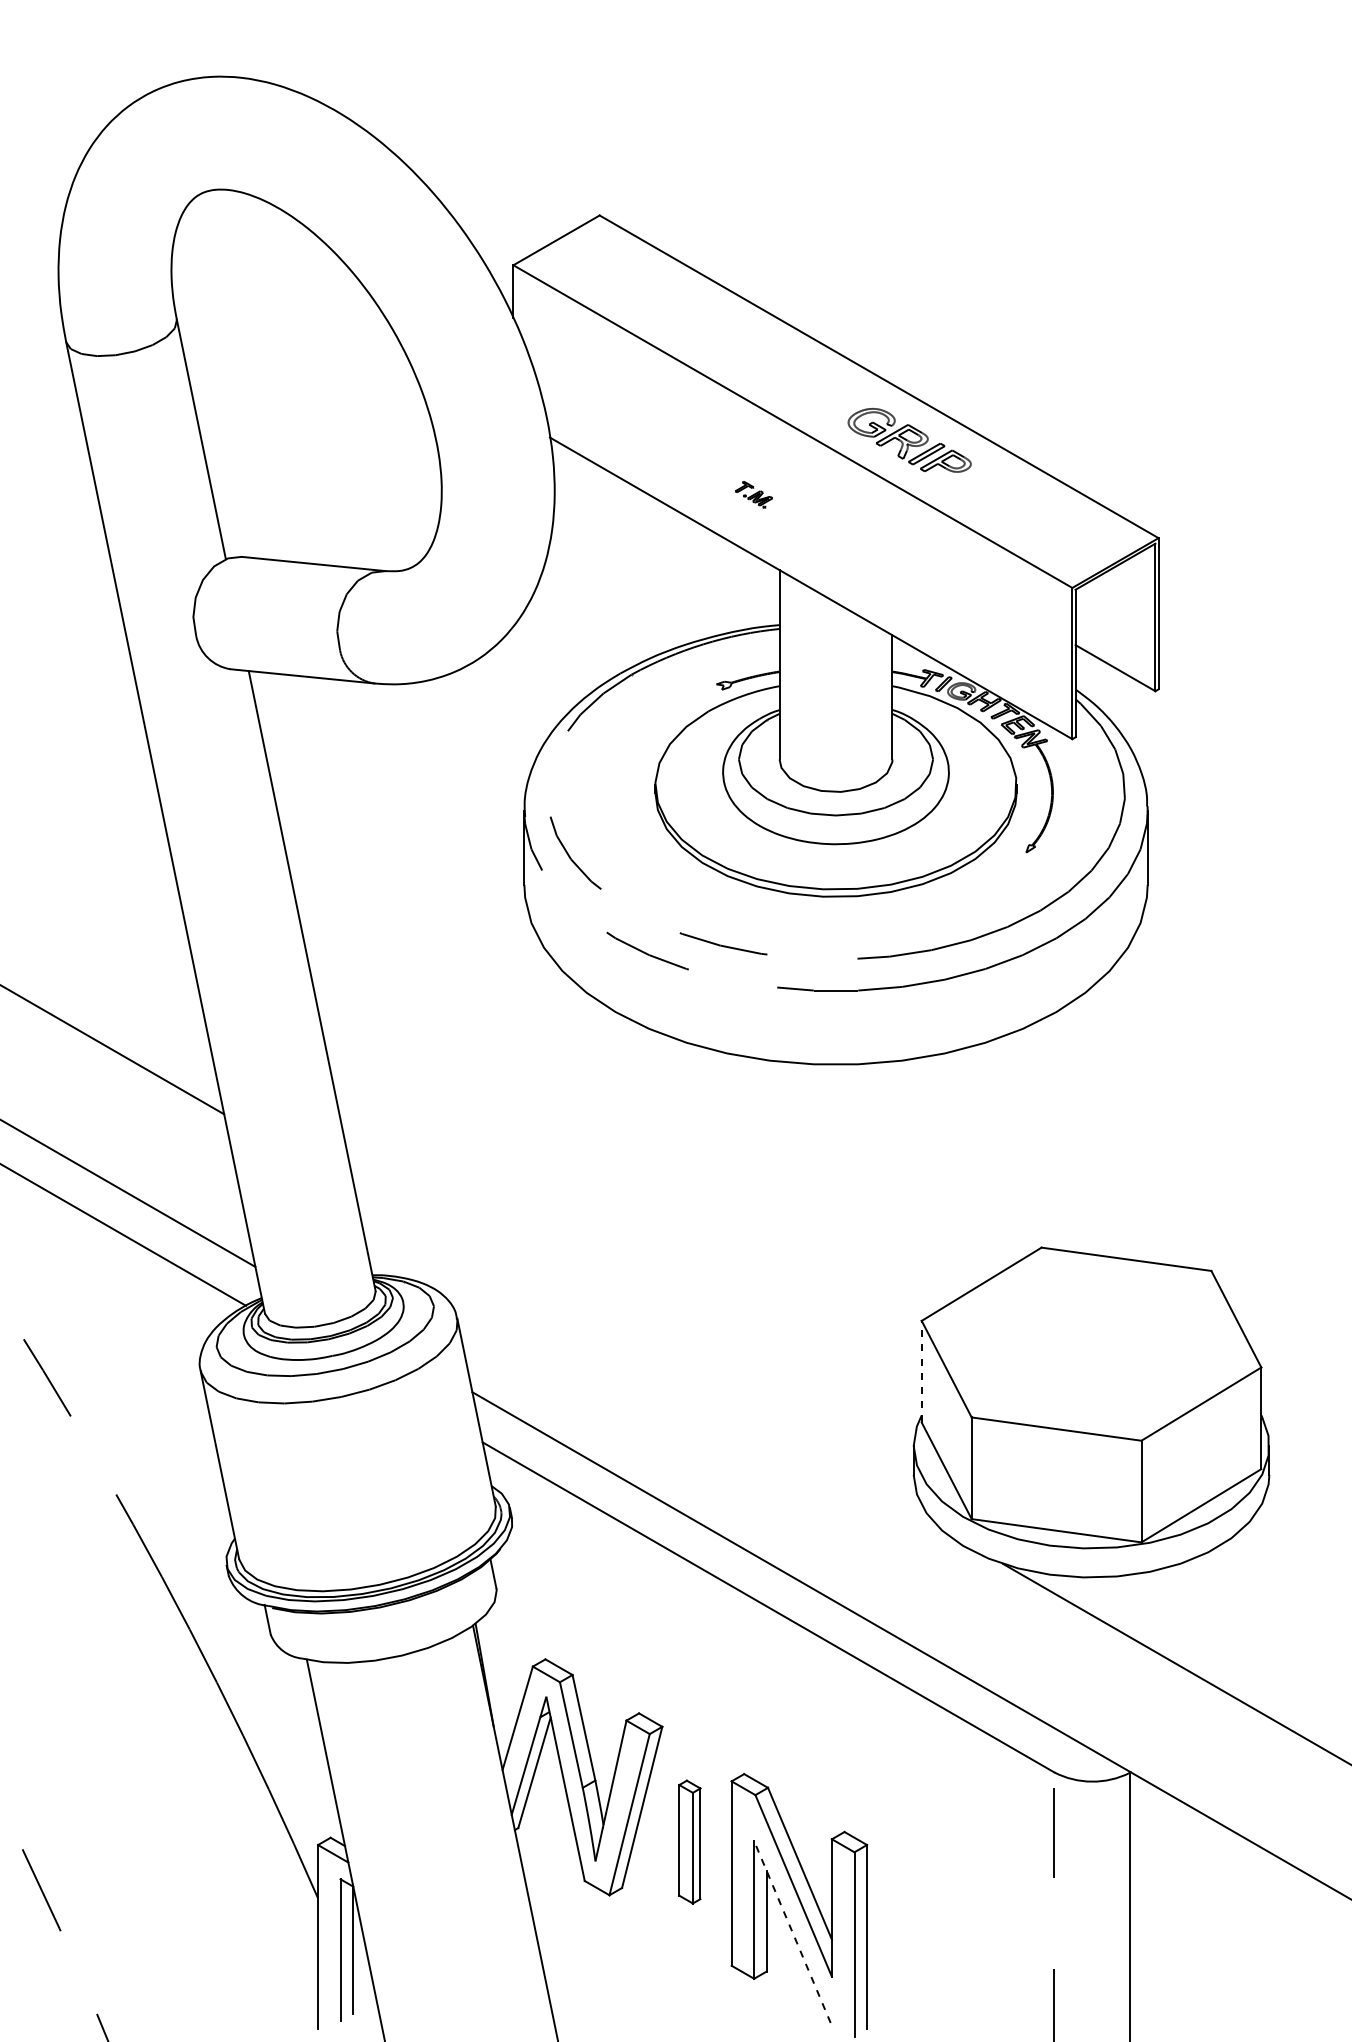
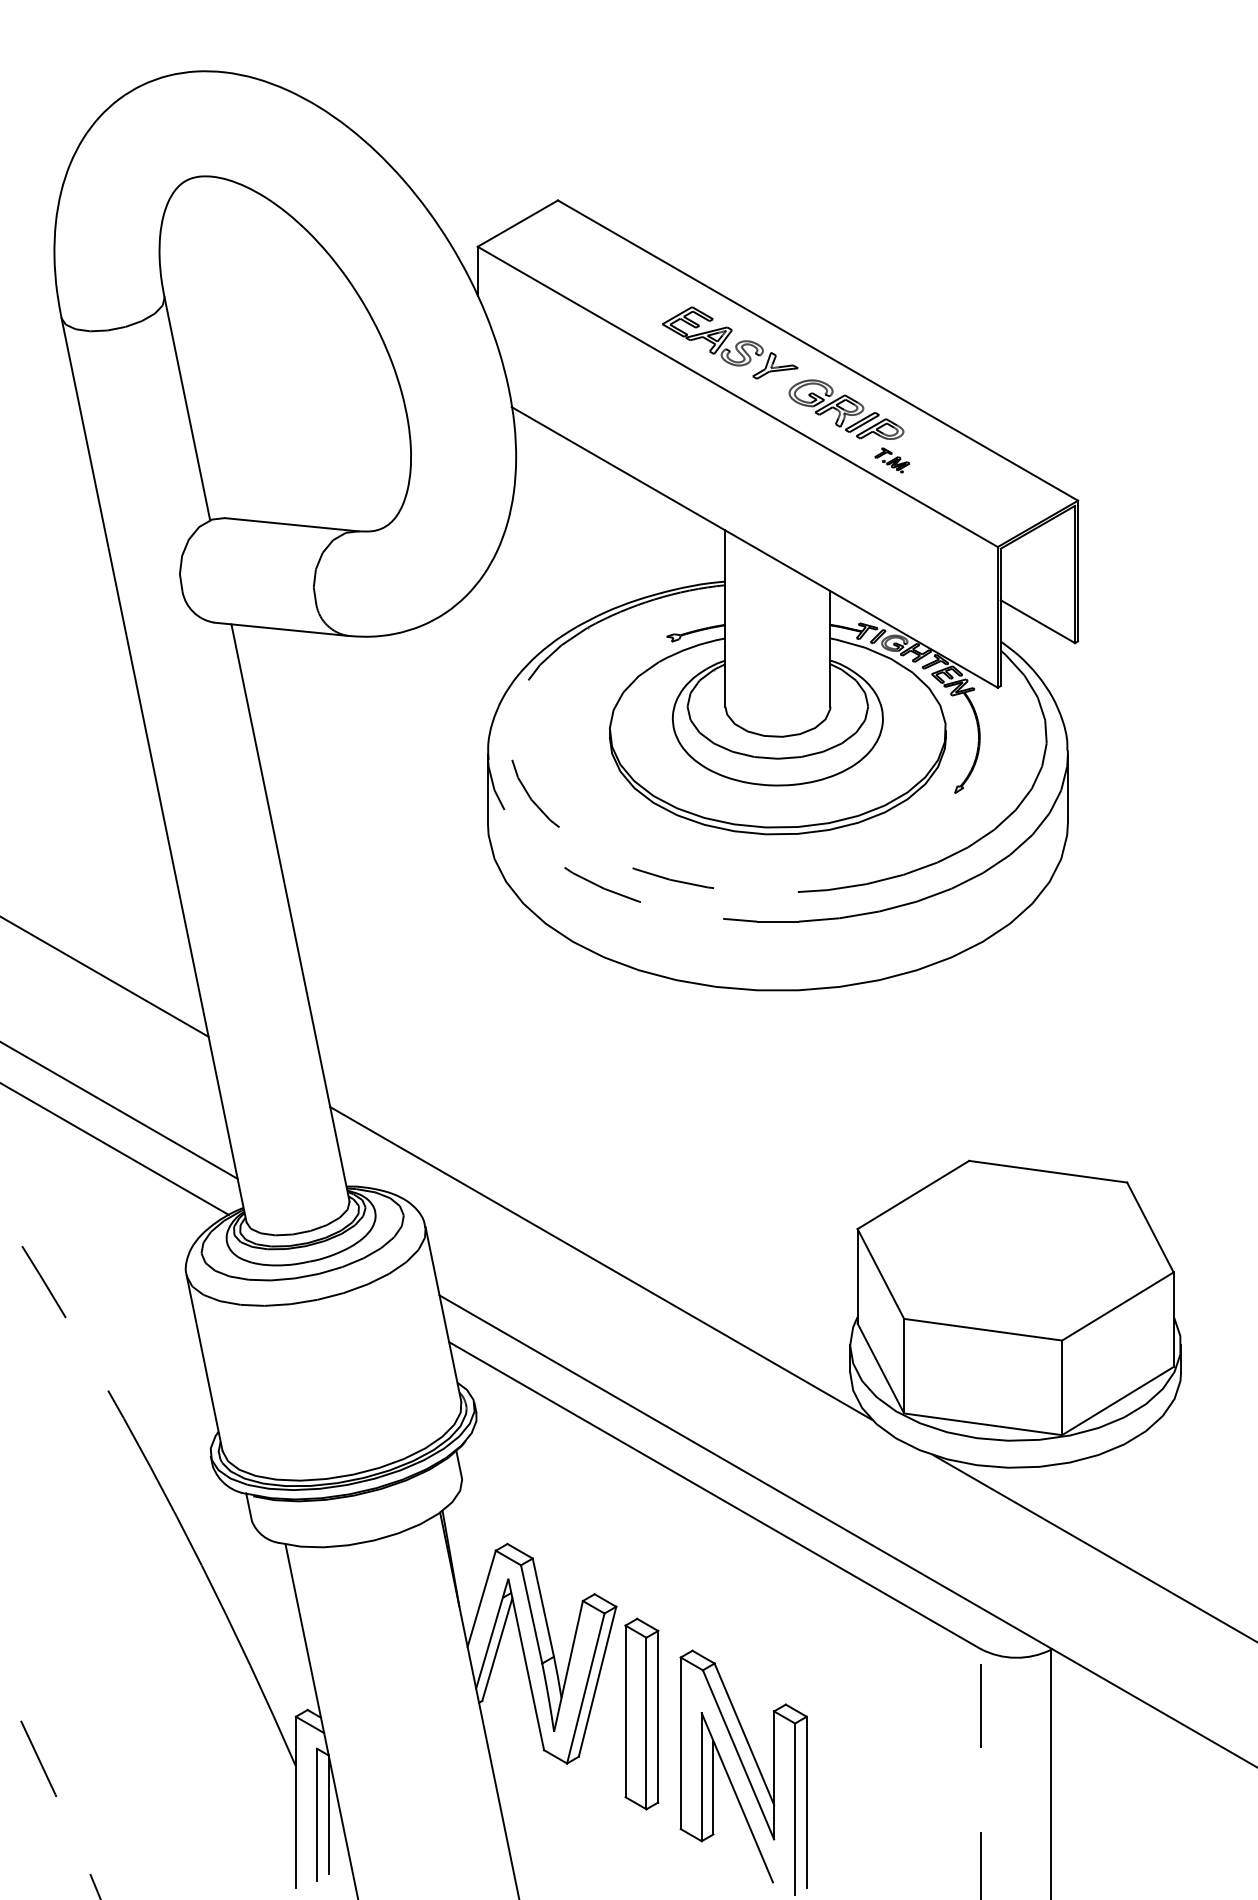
part: (784, 368) -> (729, 342), added
part: (753, 494) -> (891, 460), moved
line: (645, 1357) -> (600, 1263), added
line: (921, 1371) -> (857, 1276), dashed -> solid
part: (689, 1841) -> (641, 1713), size x1.67
line: (792, 1932) -> (737, 1798), dashed -> solid

